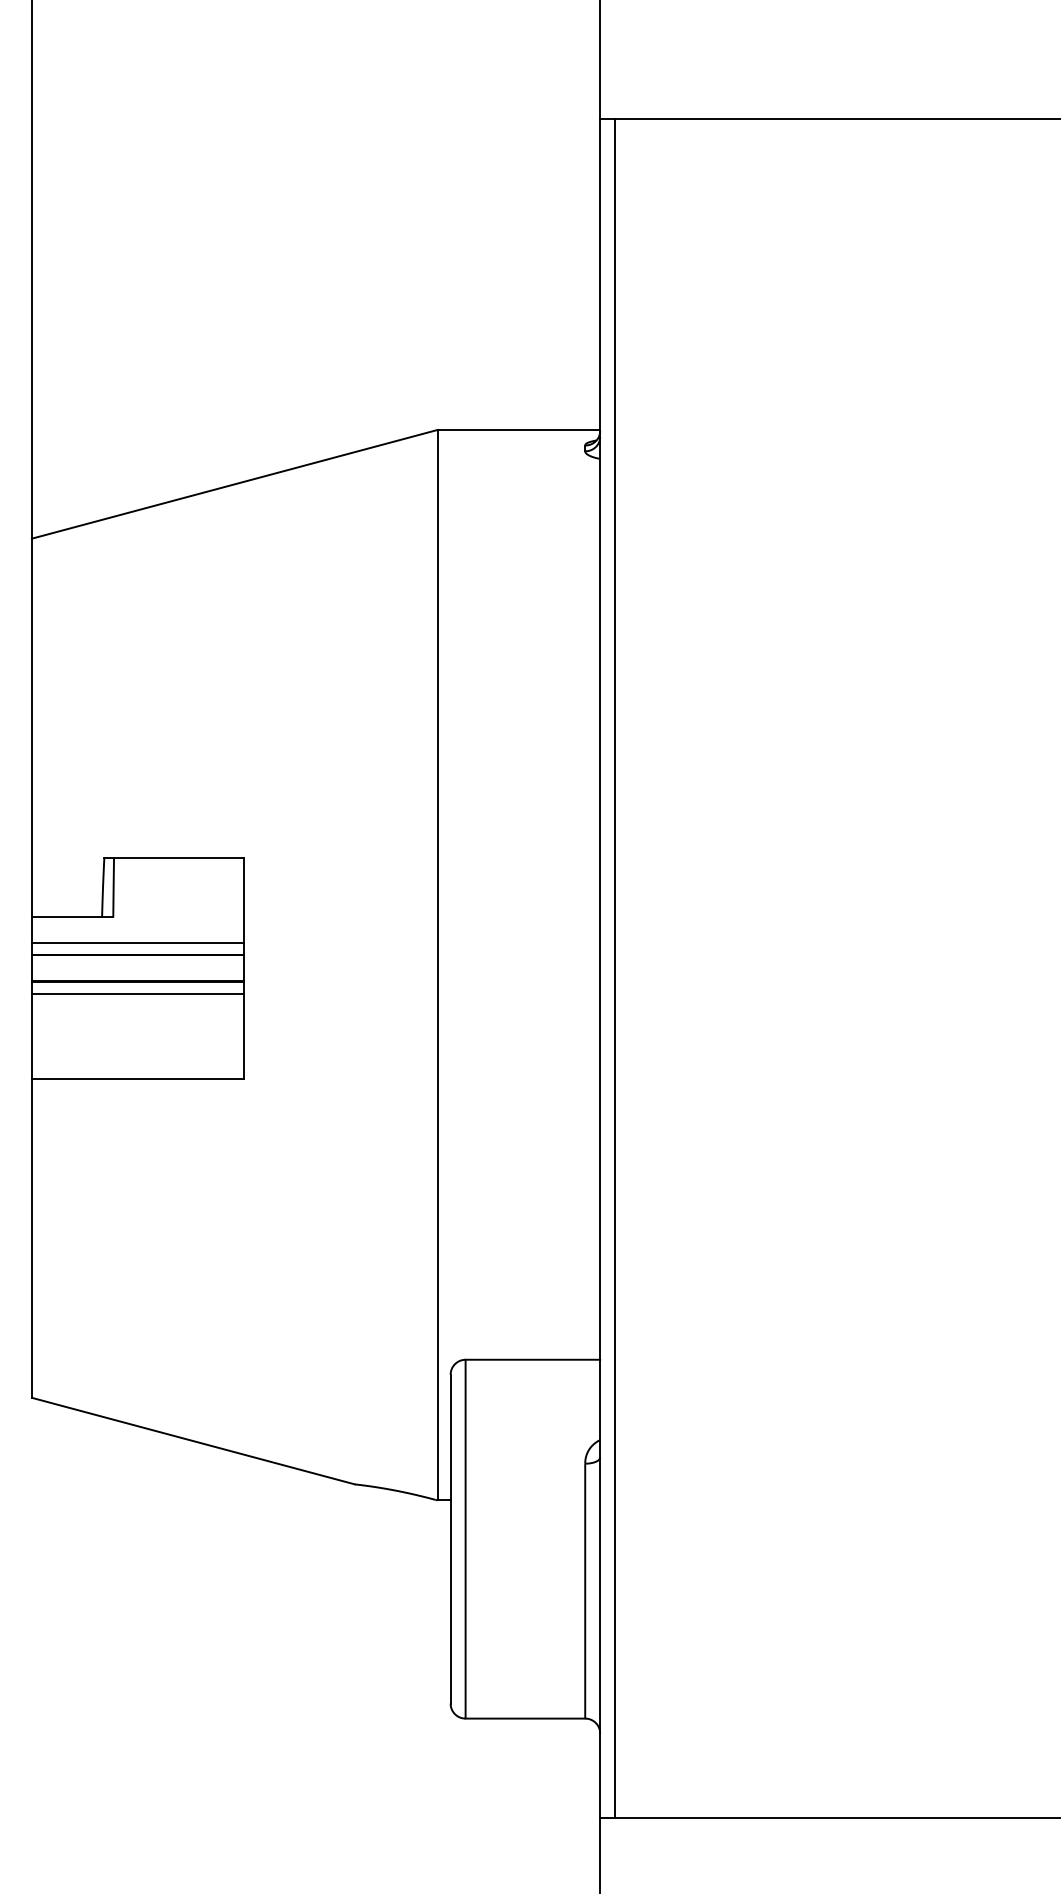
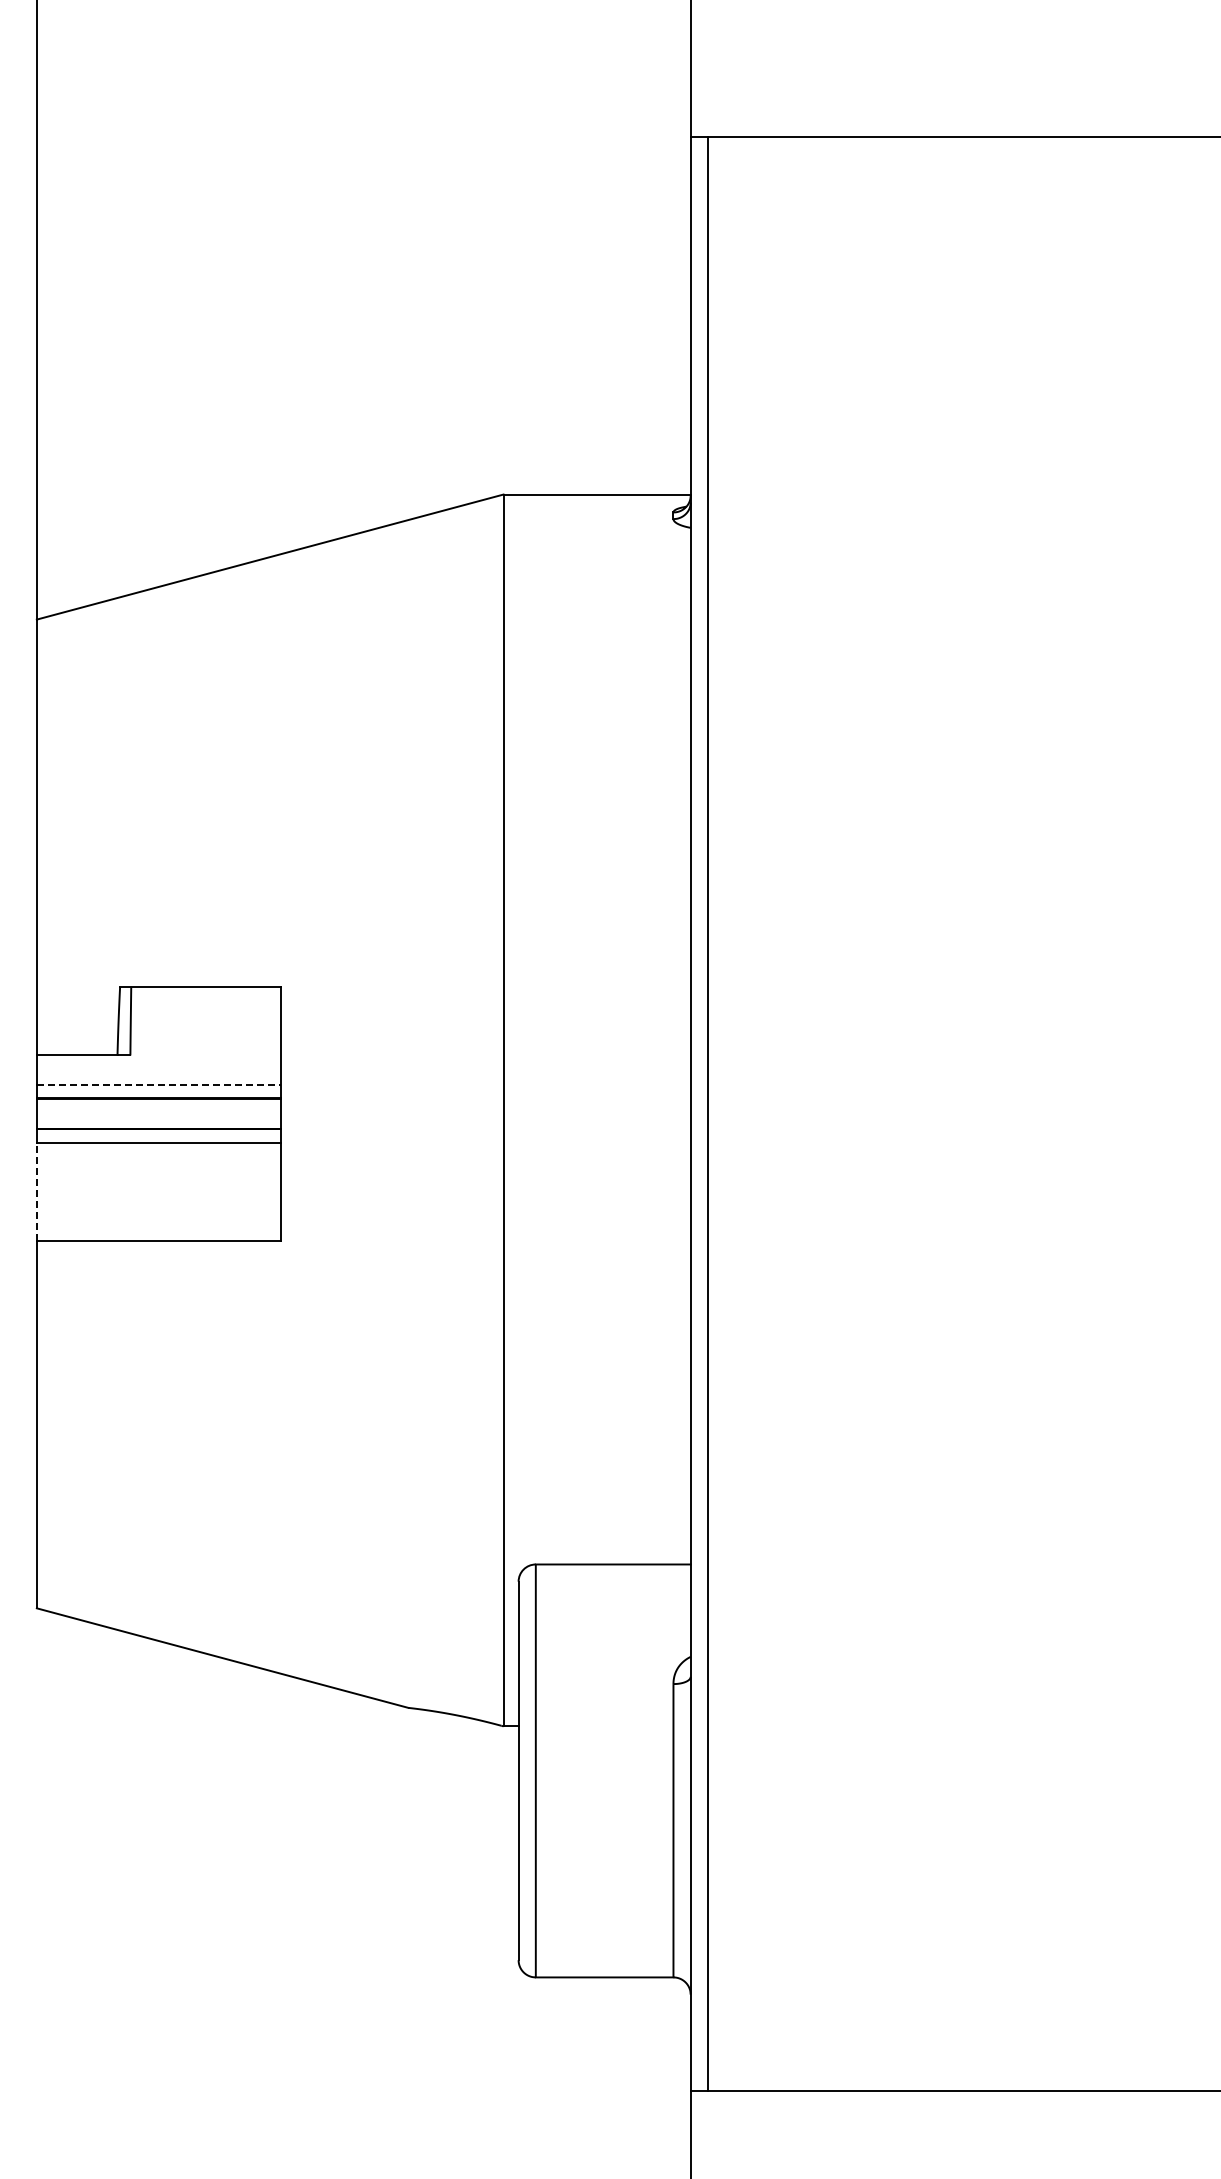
line: (138, 942) -> (159, 1084), solid -> dashed
line: (31, 1035) -> (36, 1191), solid -> dashed

